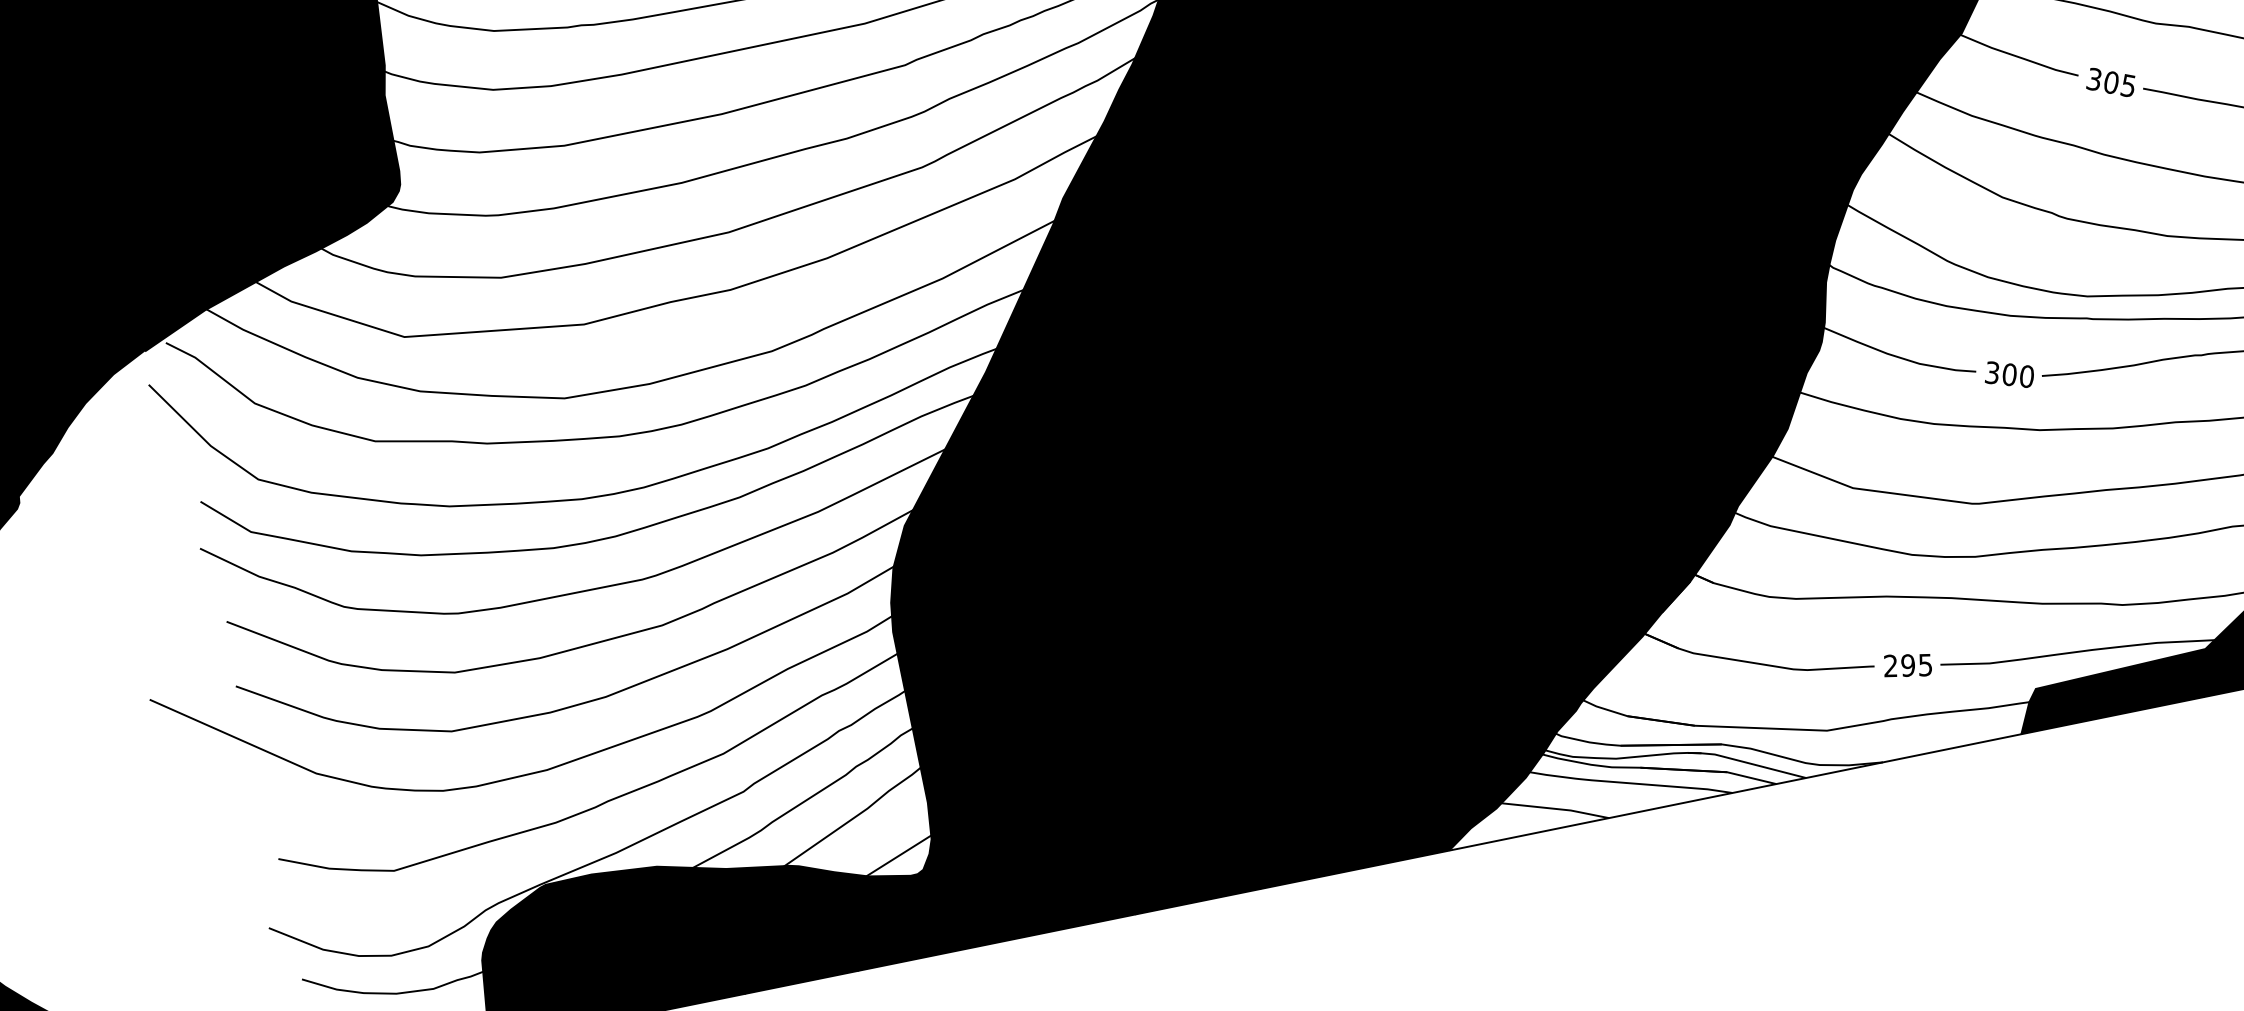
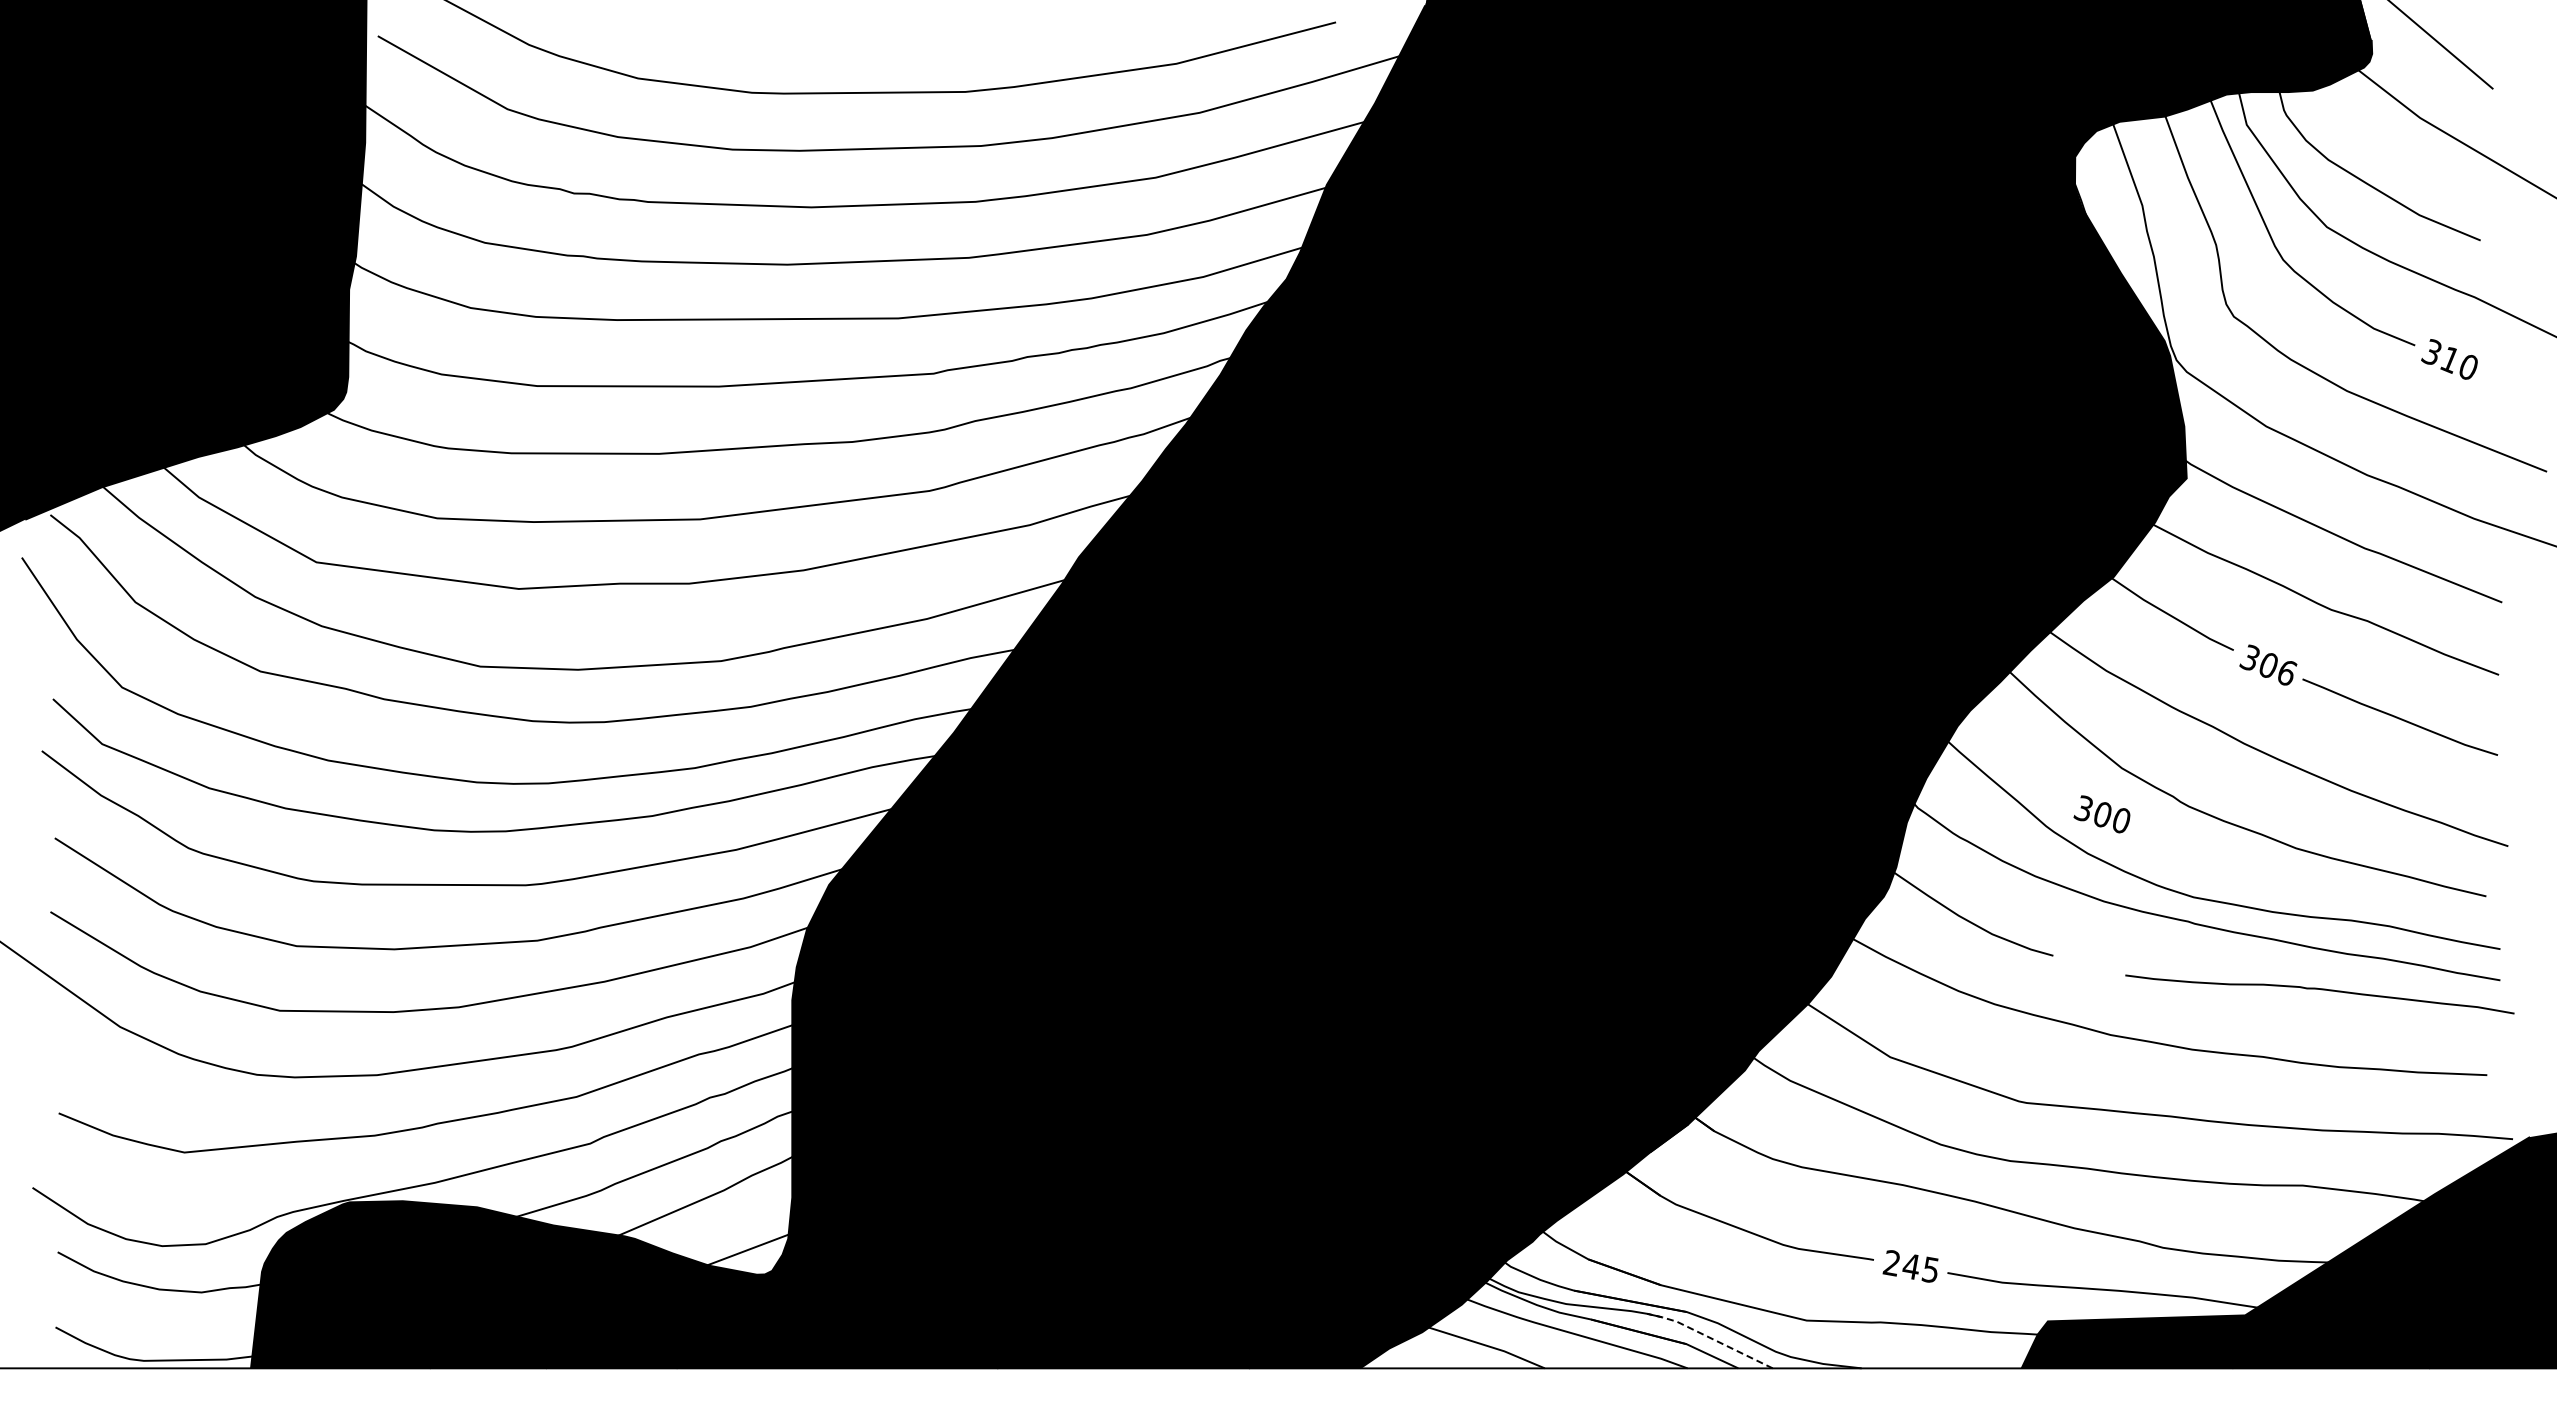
text: (2128, 85) -> (2286, 672), 305 -> 306
text: (2008, 374) -> (2101, 814), moved
text: (1907, 665) -> (1910, 1266), 295 -> 245
line: (1745, 762) -> (1709, 1337), solid -> dashed

